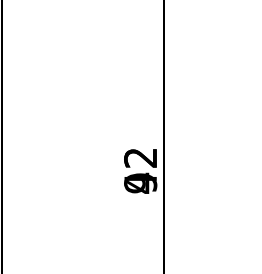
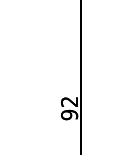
text: (140, 182) -> (69, 114), 42 -> 92

